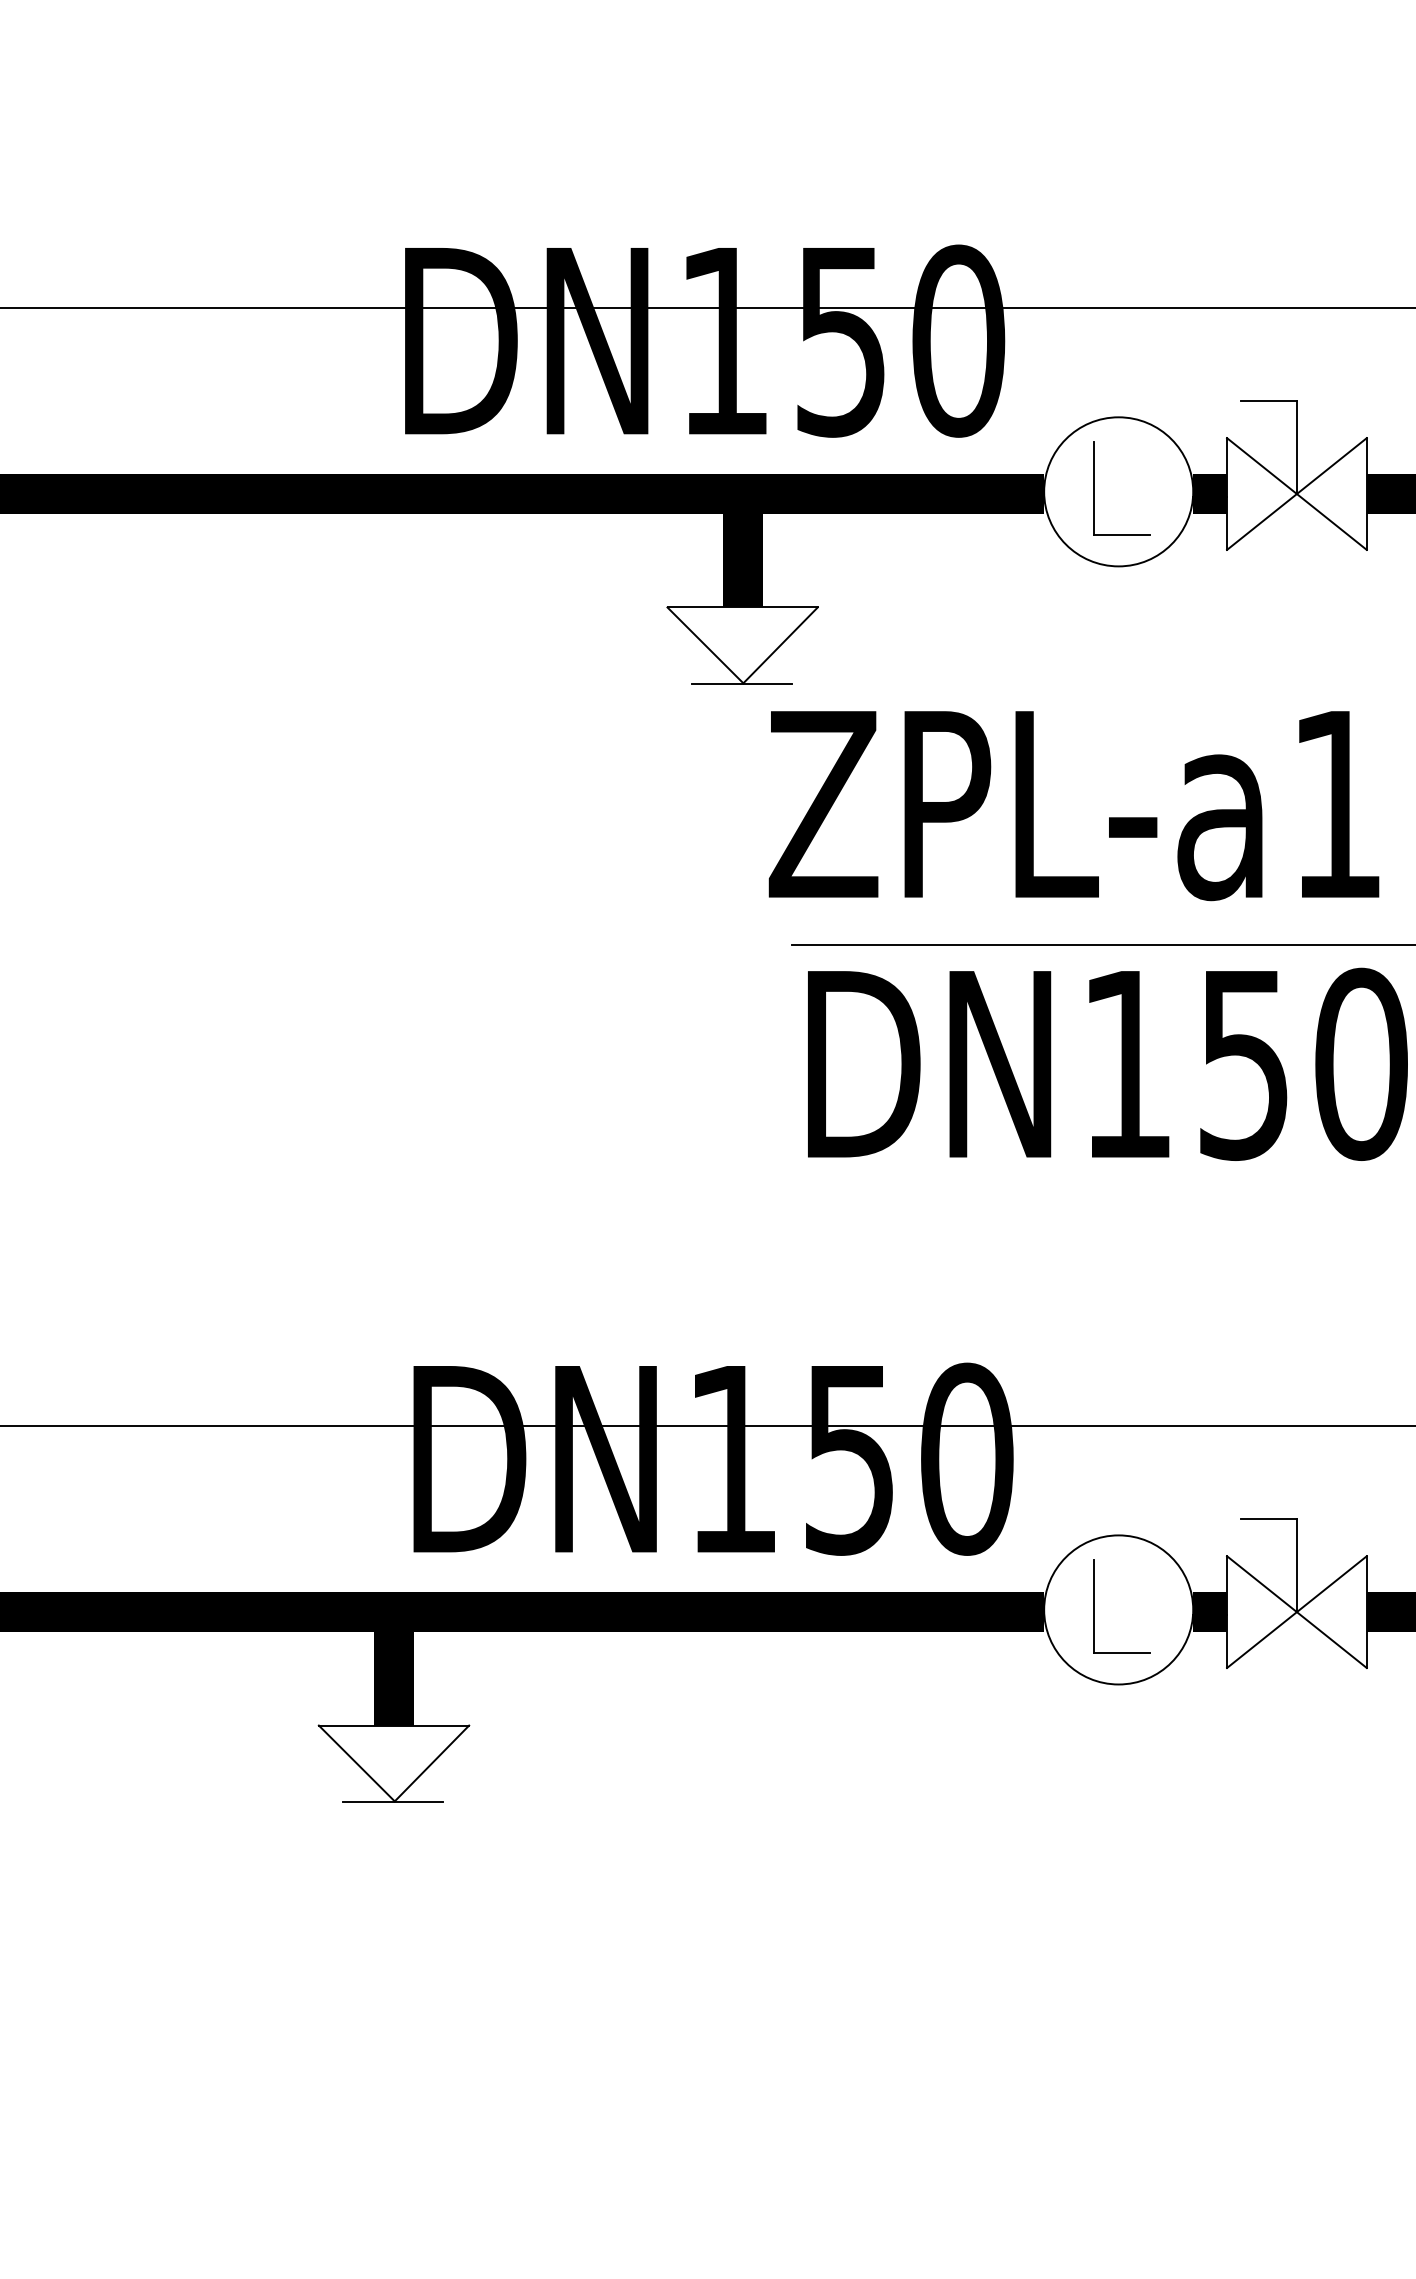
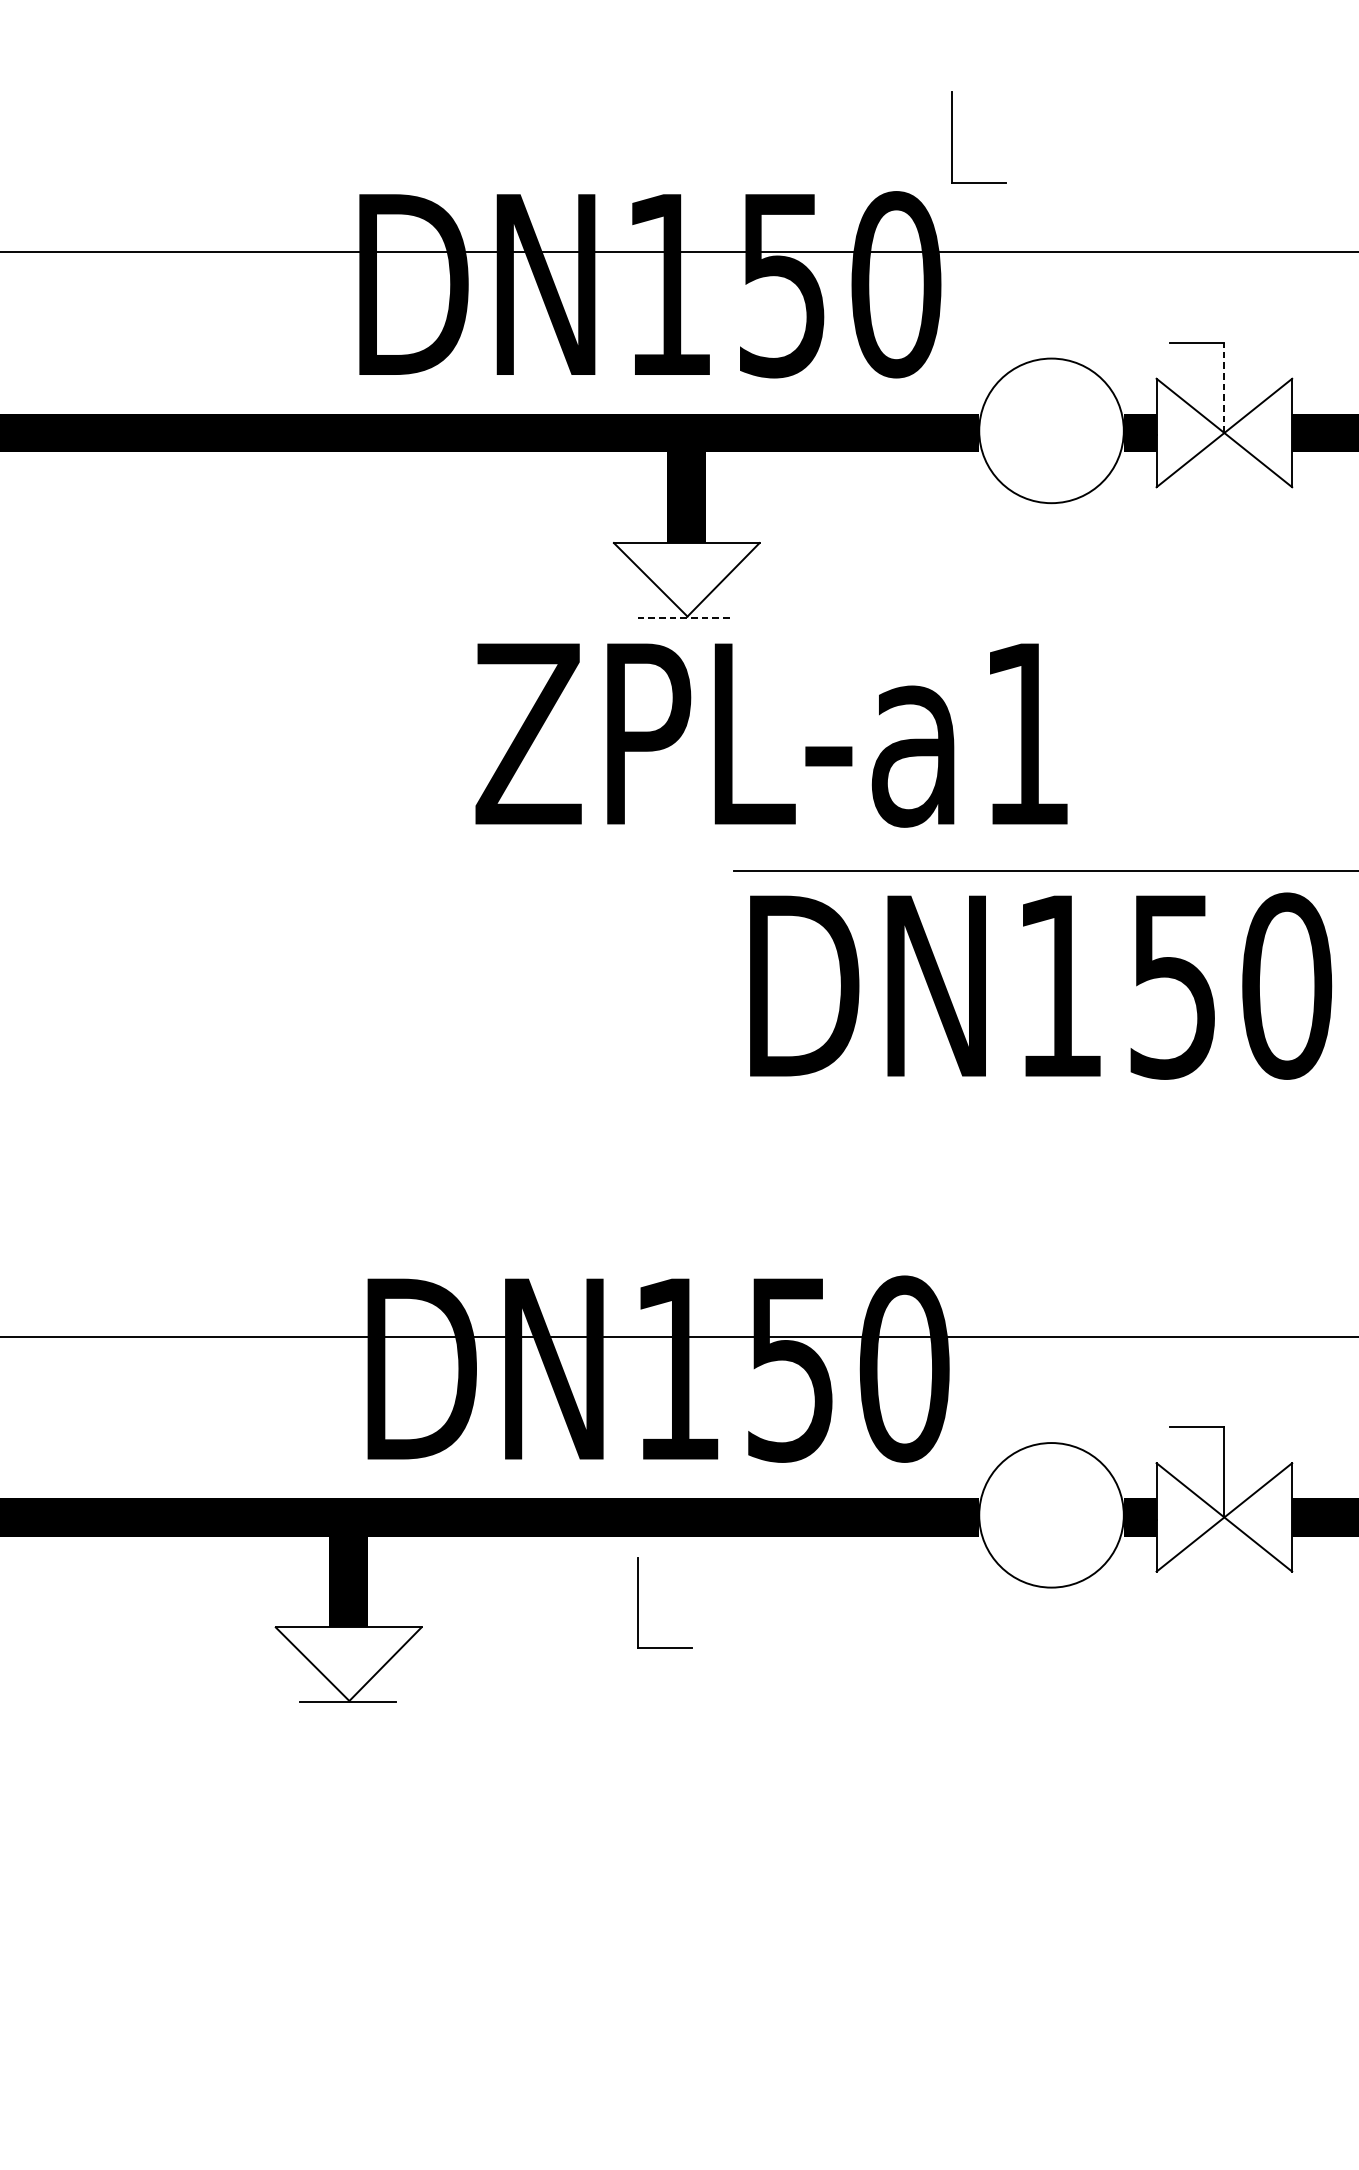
line: (1296, 447) -> (1223, 387), solid -> dashed
part: (1094, 488) -> (952, 137), moved
line: (741, 684) -> (685, 617), solid -> dashed
text: (1073, 806) -> (771, 736), moved
part: (1094, 1606) -> (638, 1603), moved

